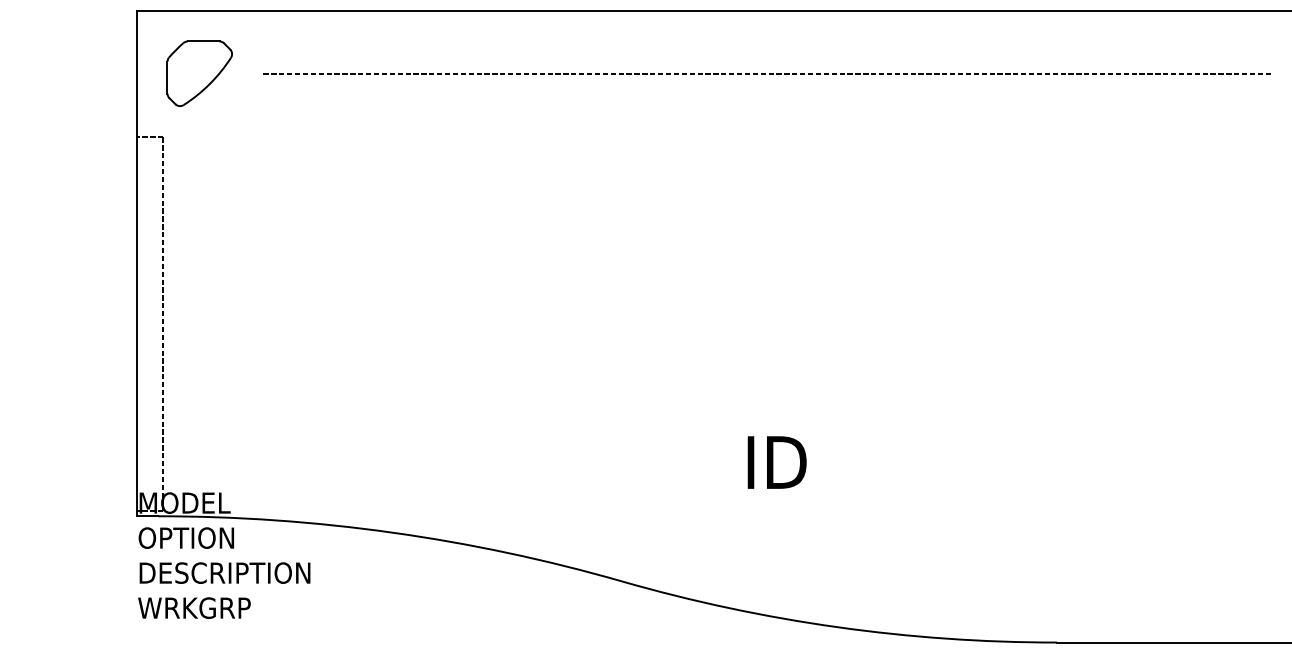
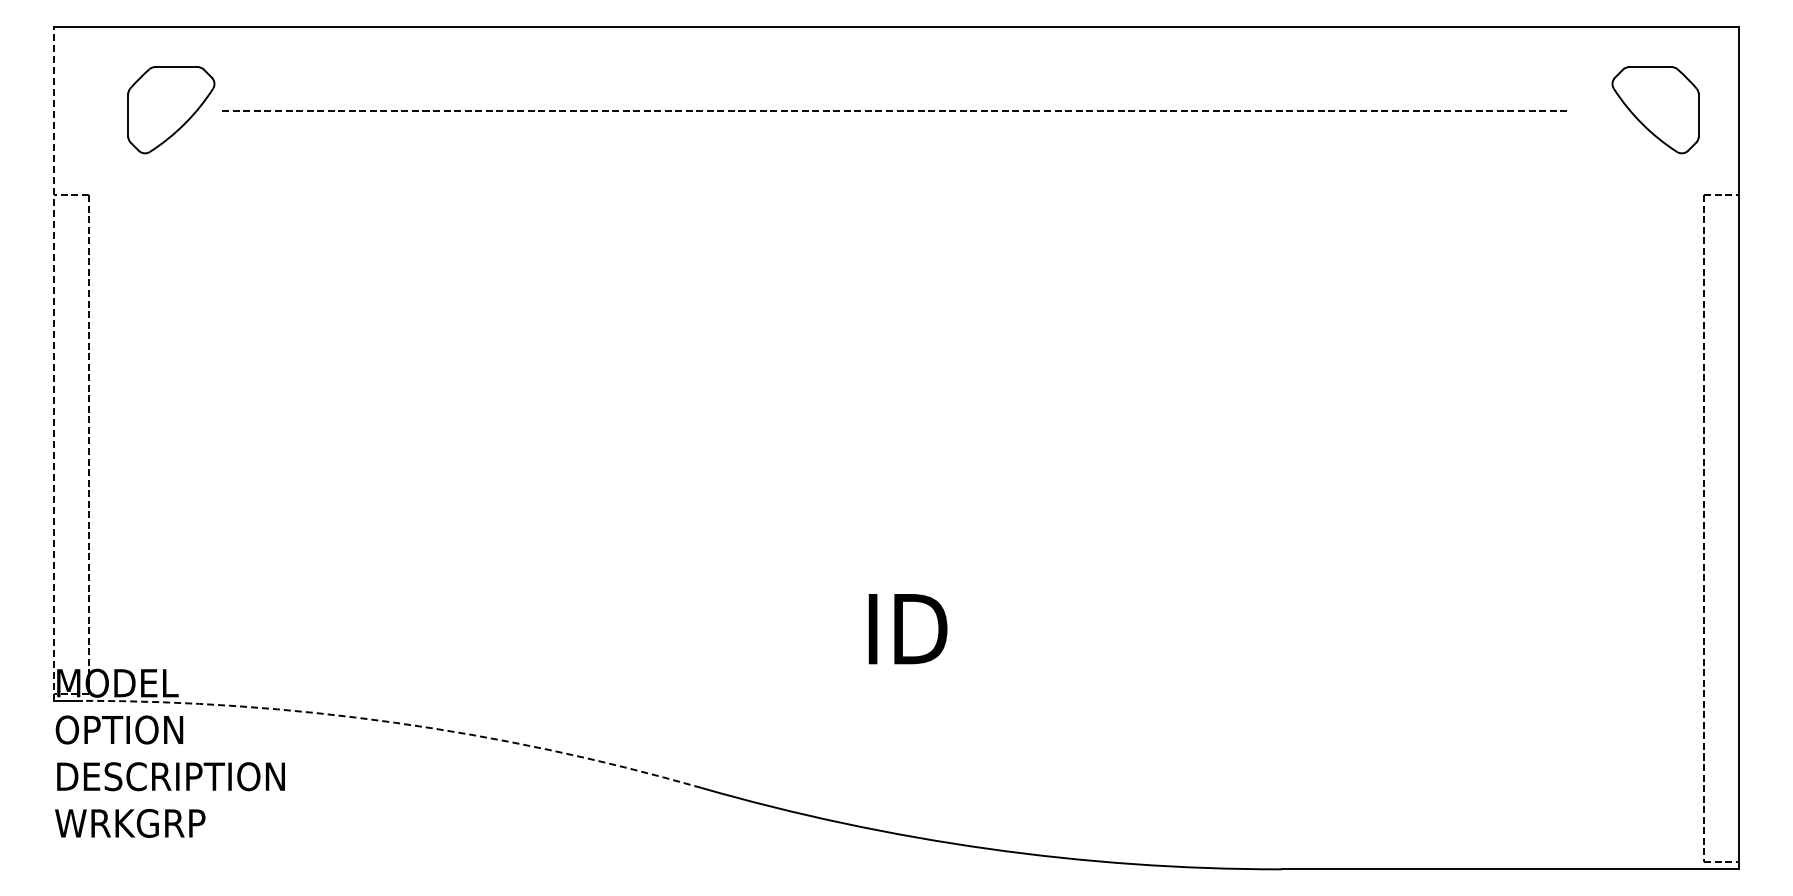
part: (199, 74) -> (171, 110), moved
line: (136, 263) -> (53, 363), solid -> dashed
arc: (392, 532) -> (394, 722), solid -> dashed

